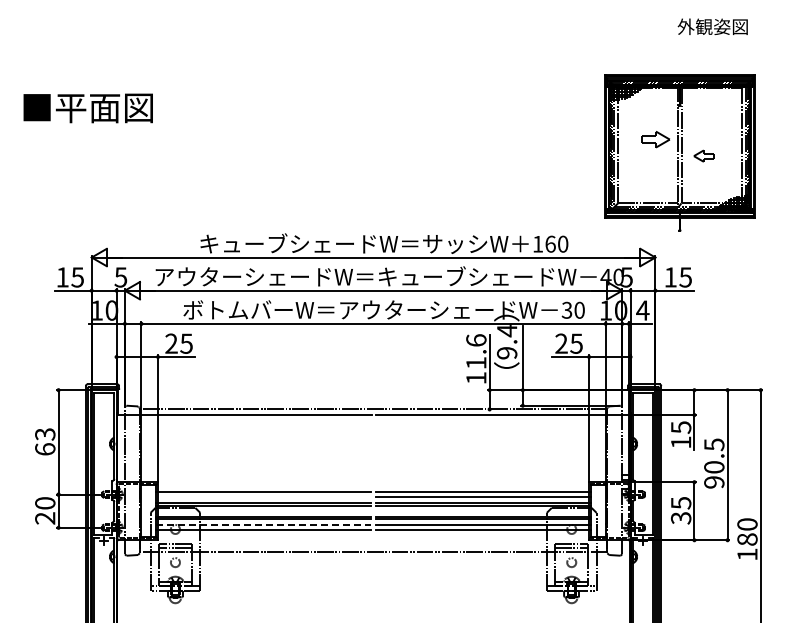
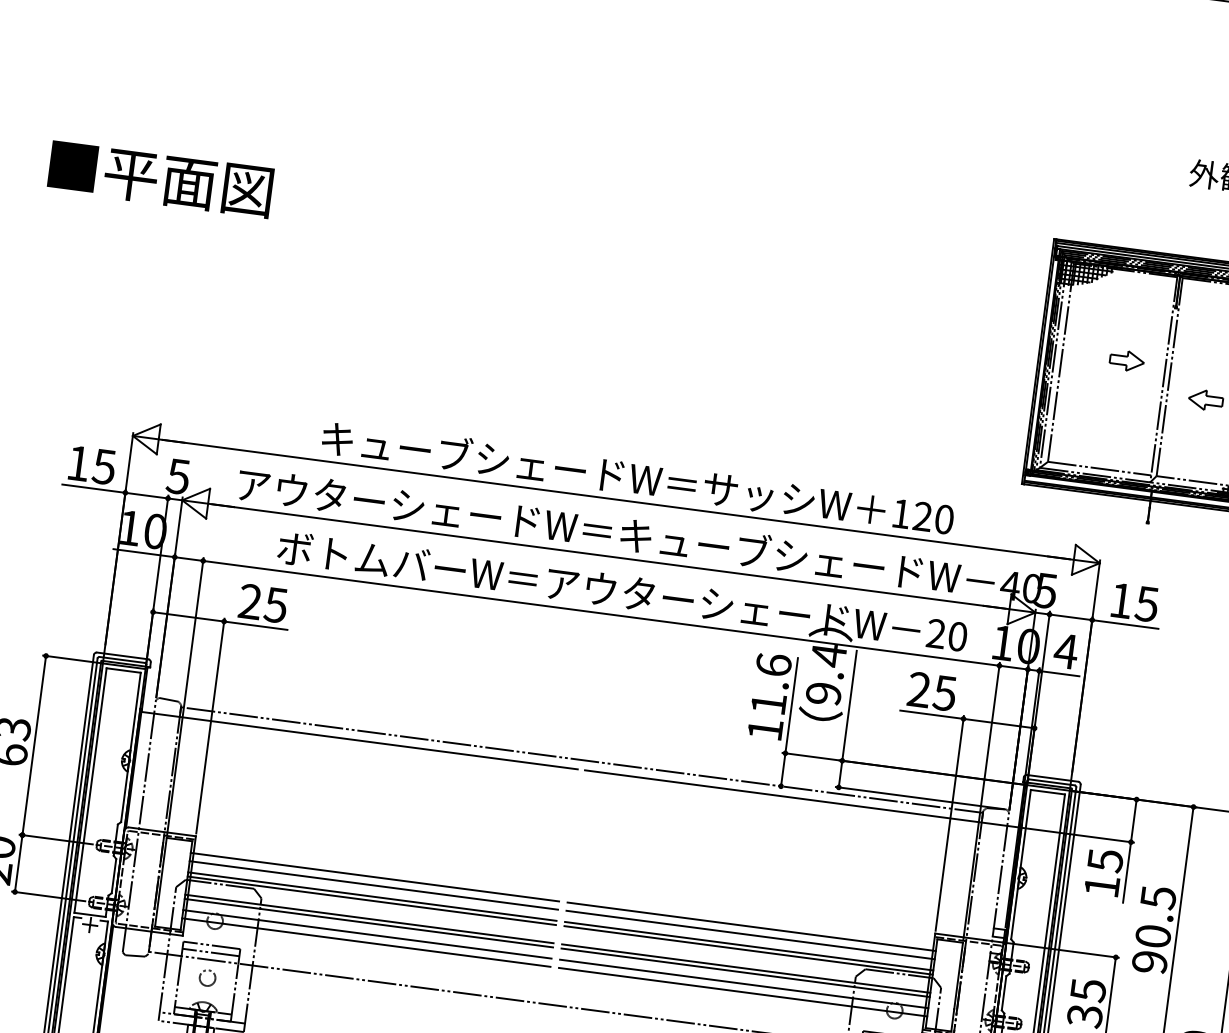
part: (655, 139) -> (1126, 360), size x0.71
text: (550, 243) -> (922, 515), 160 -> 120
text: (566, 310) -> (935, 633), 30 -> 20
line: (263, 496) -> (373, 884), added
line: (264, 525) -> (368, 934), dashed -> solid

